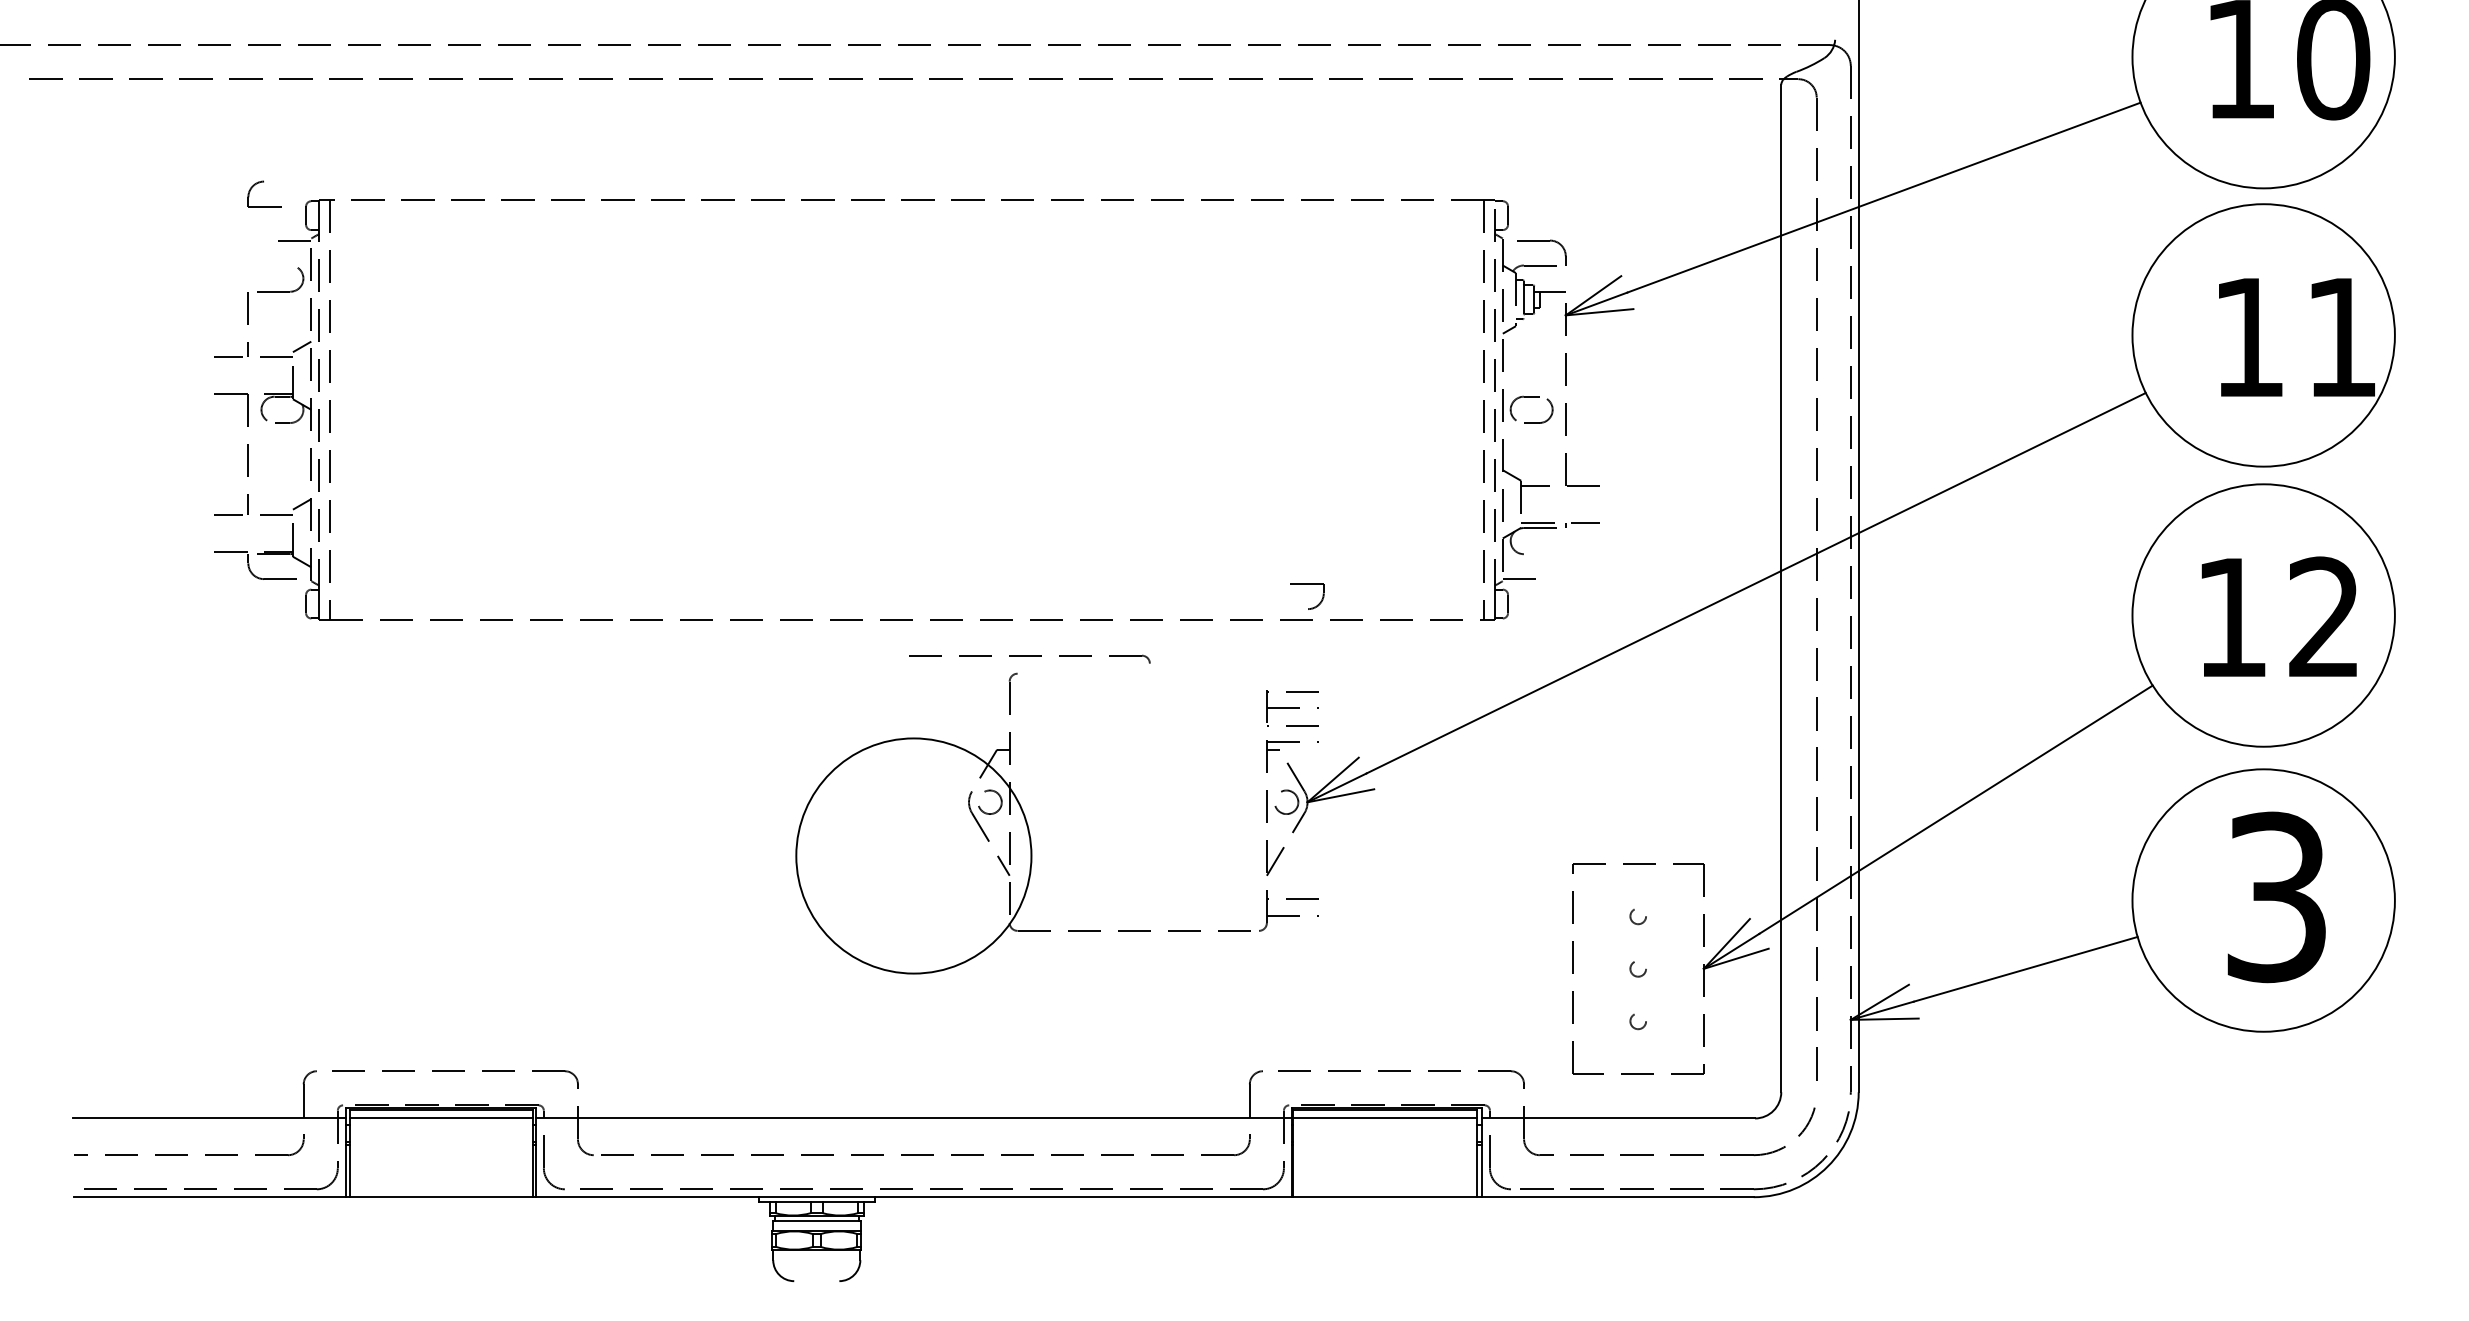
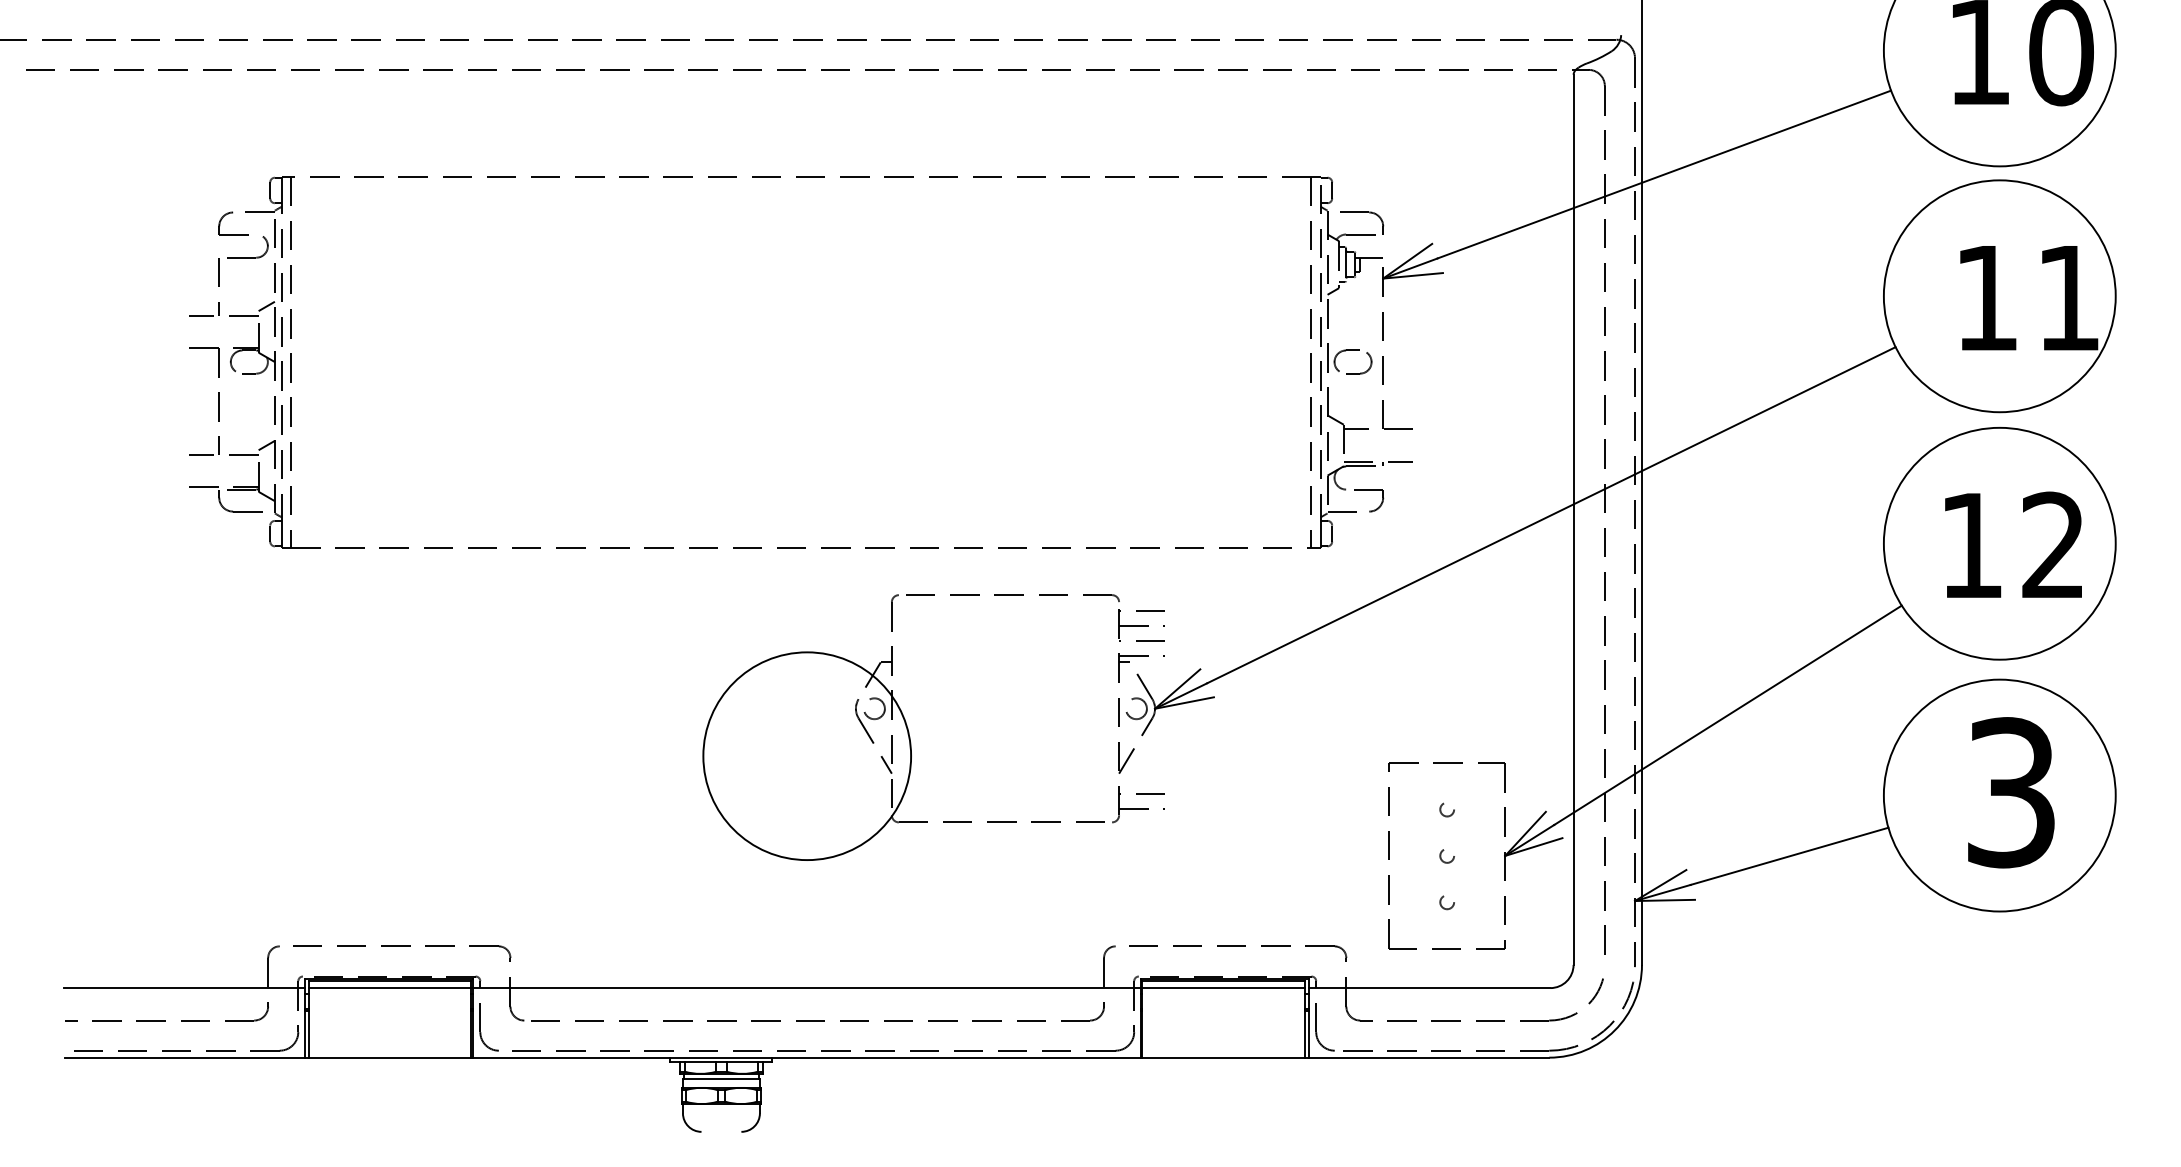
part: (263, 182) -> (232, 213), moved
part: (1311, 607) -> (1372, 510), moved
part: (1029, 658) -> (1012, 597), moved

